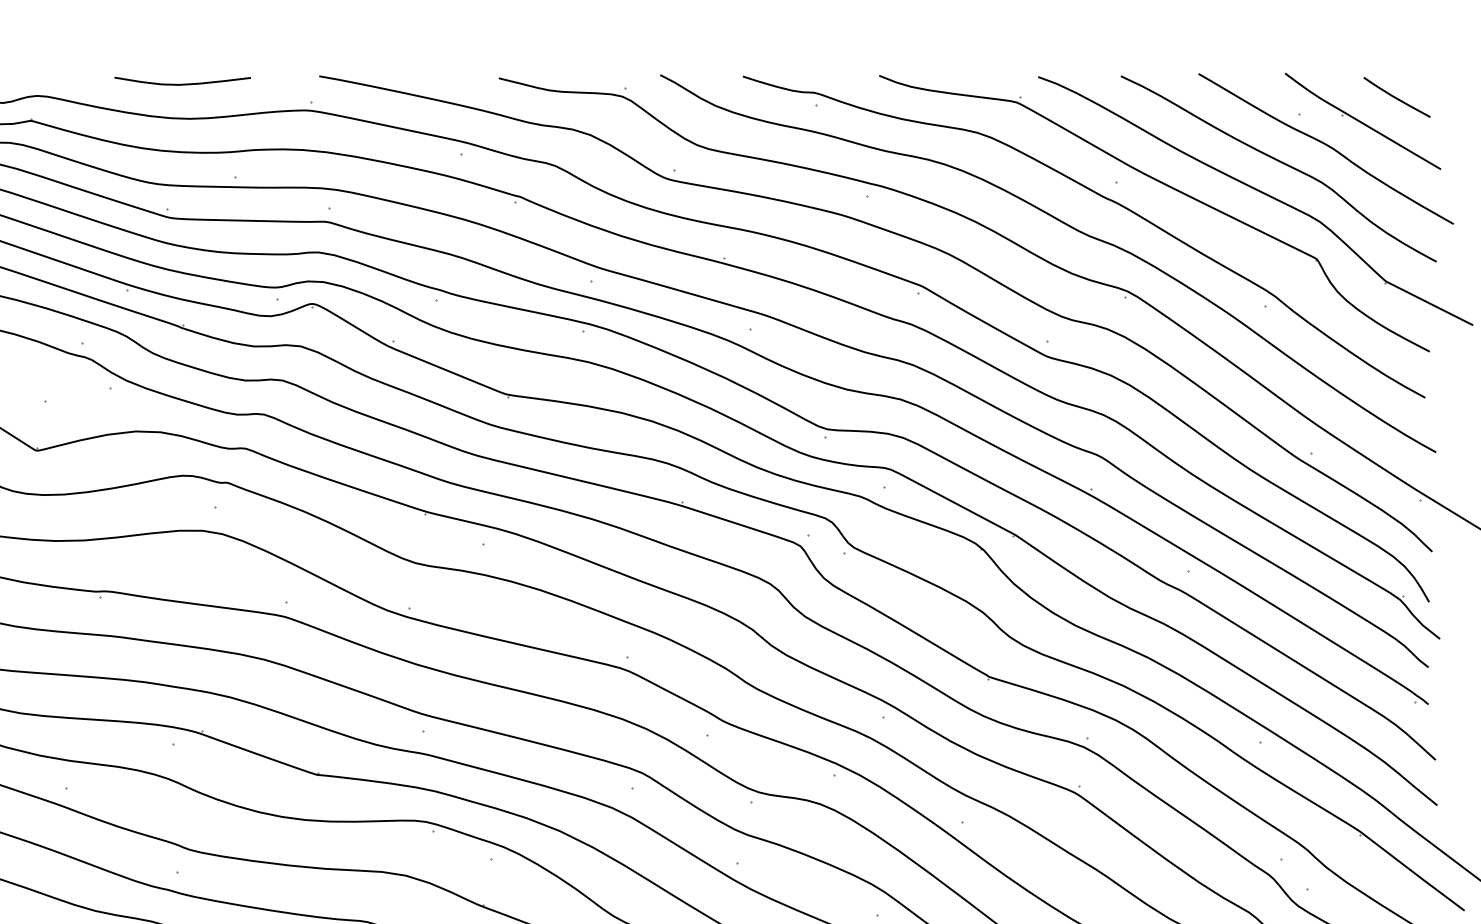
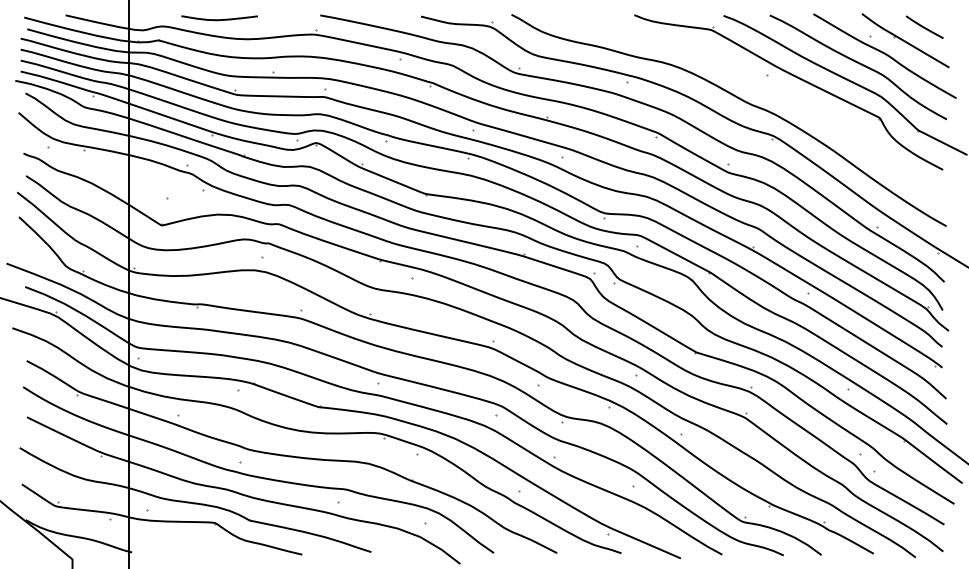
curve: (182, 83) -> (219, 19), moved
part: (1100, 197) -> (758, 83), removed

